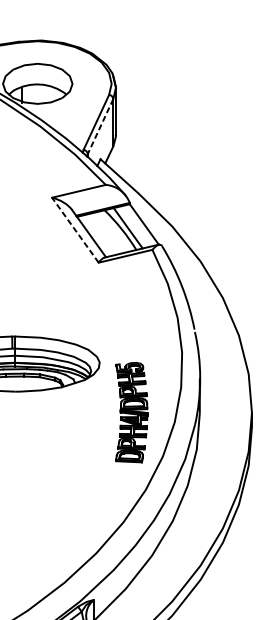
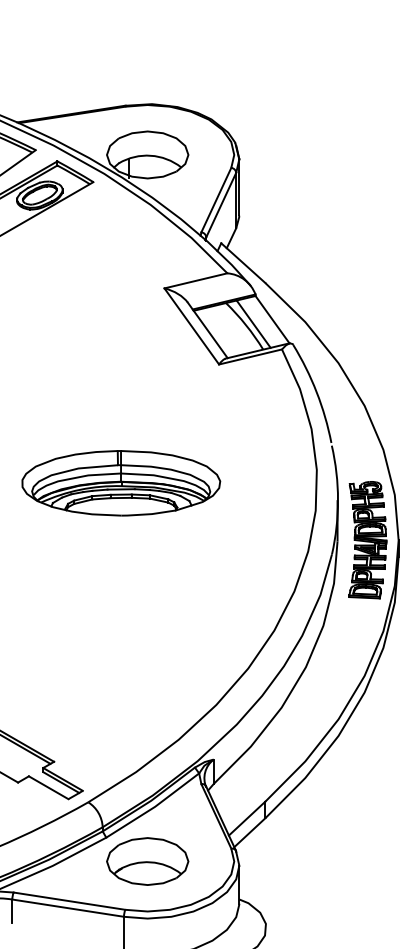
line: (100, 126) -> (221, 205), dashed -> solid
line: (75, 230) -> (191, 326), dashed -> solid
part: (131, 412) -> (367, 540), moved

